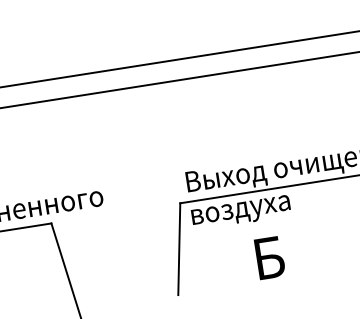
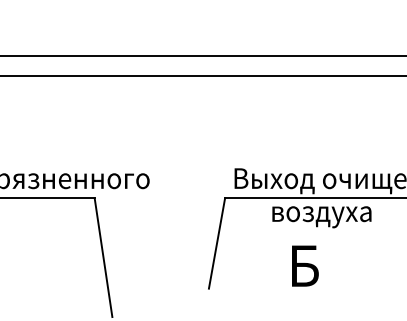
text: (240, 213) -> (321, 217), moved

